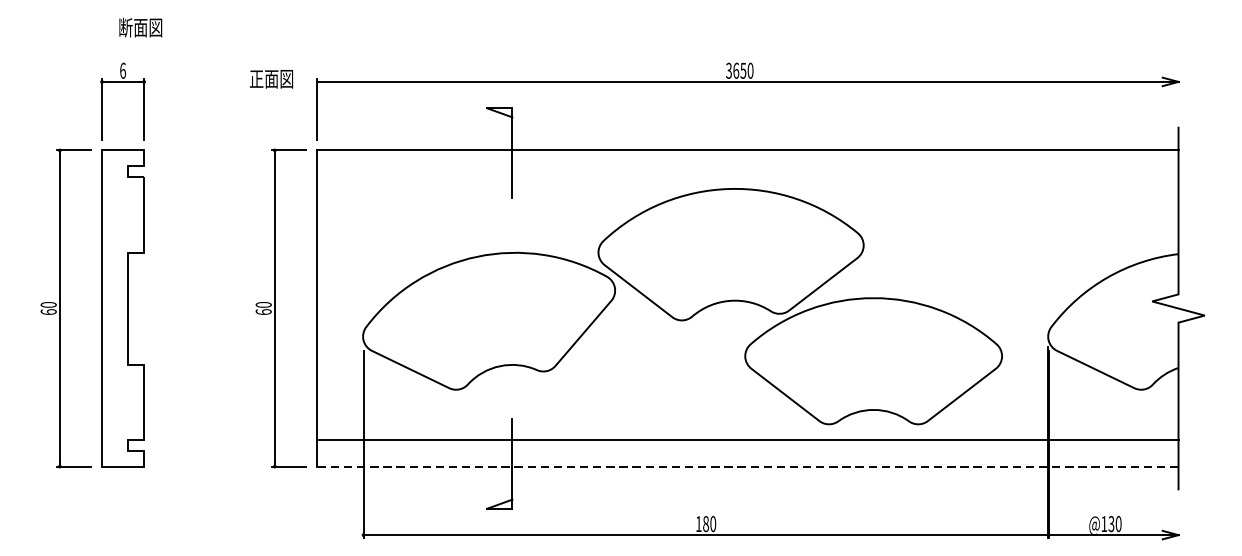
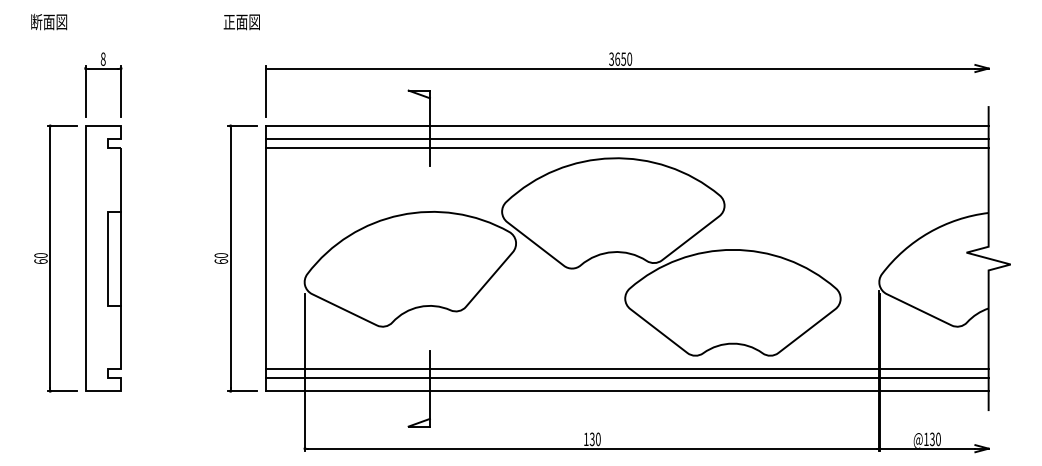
text: (141, 27) -> (49, 21), moved
text: (122, 69) -> (102, 58), 6 -> 8
text: (271, 79) -> (241, 22), moved
line: (747, 166) -> (627, 139), added
line: (747, 177) -> (627, 148), added
line: (144, 308) -> (121, 258), added
line: (747, 450) -> (627, 377), added
line: (746, 466) -> (626, 391), dashed -> solid
text: (705, 522) -> (591, 438), 180 -> 130

